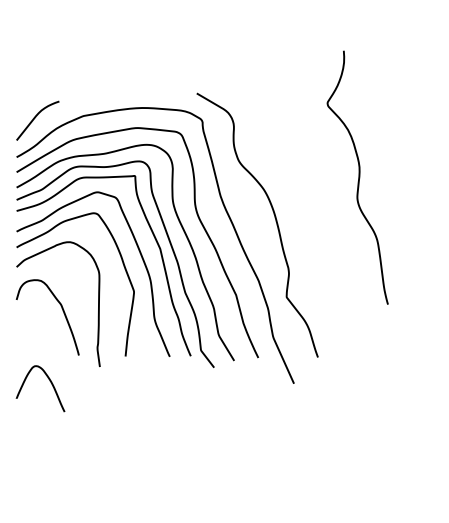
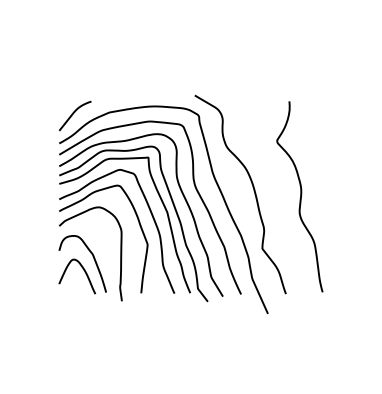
curve: (358, 177) -> (300, 196), moved
curve: (50, 383) -> (84, 272), moved

